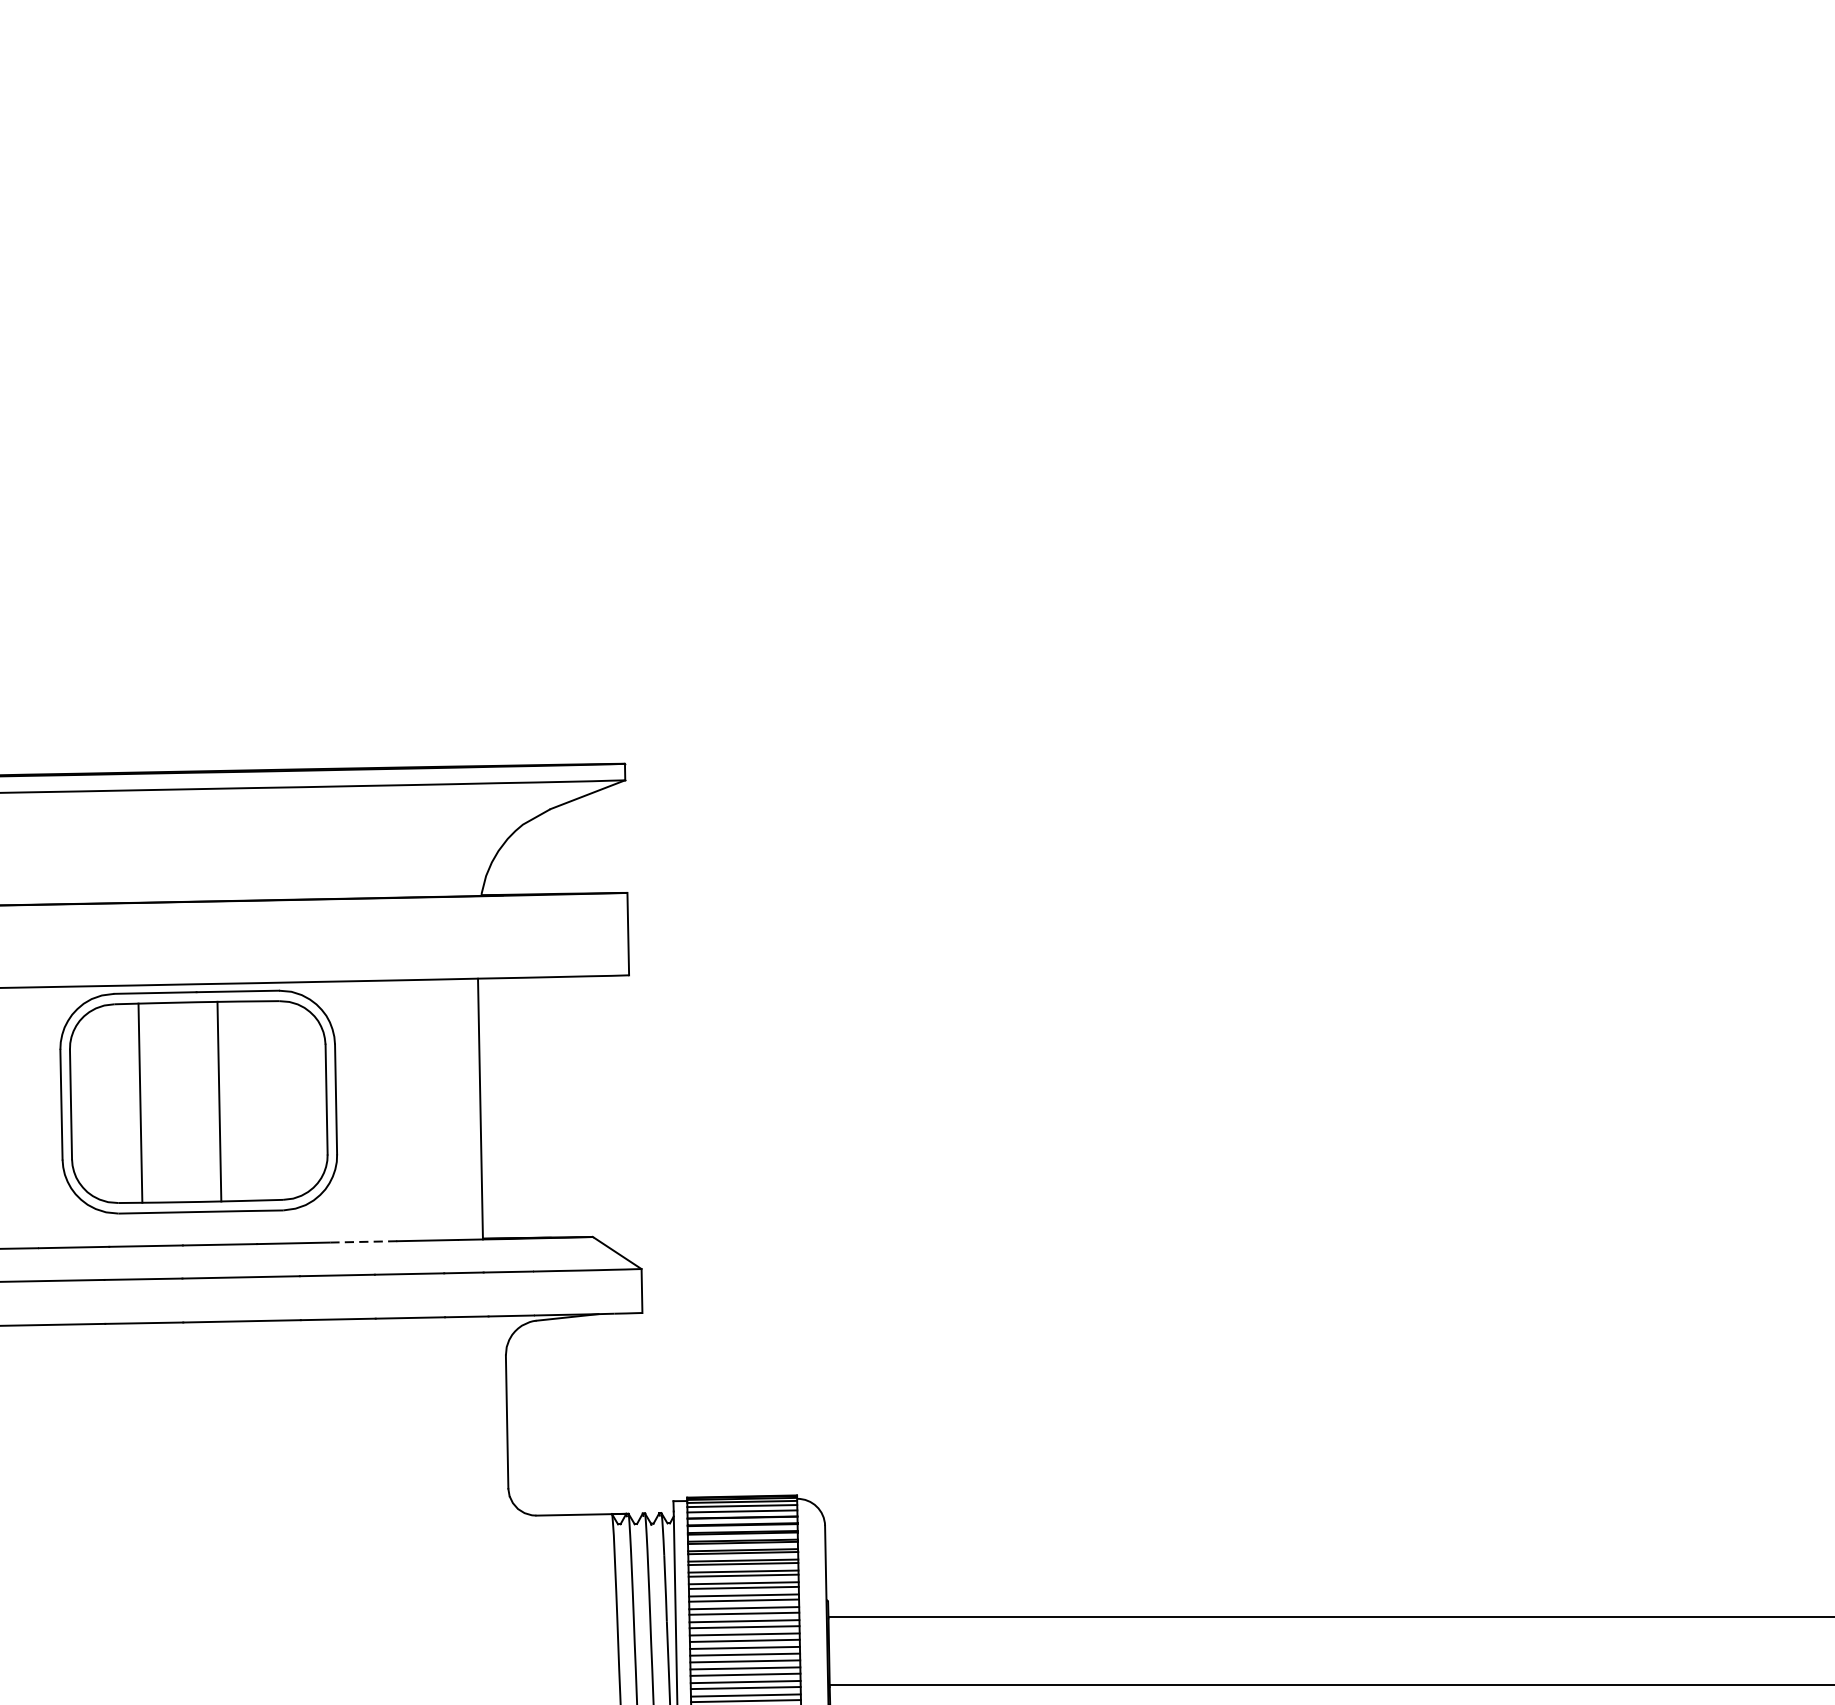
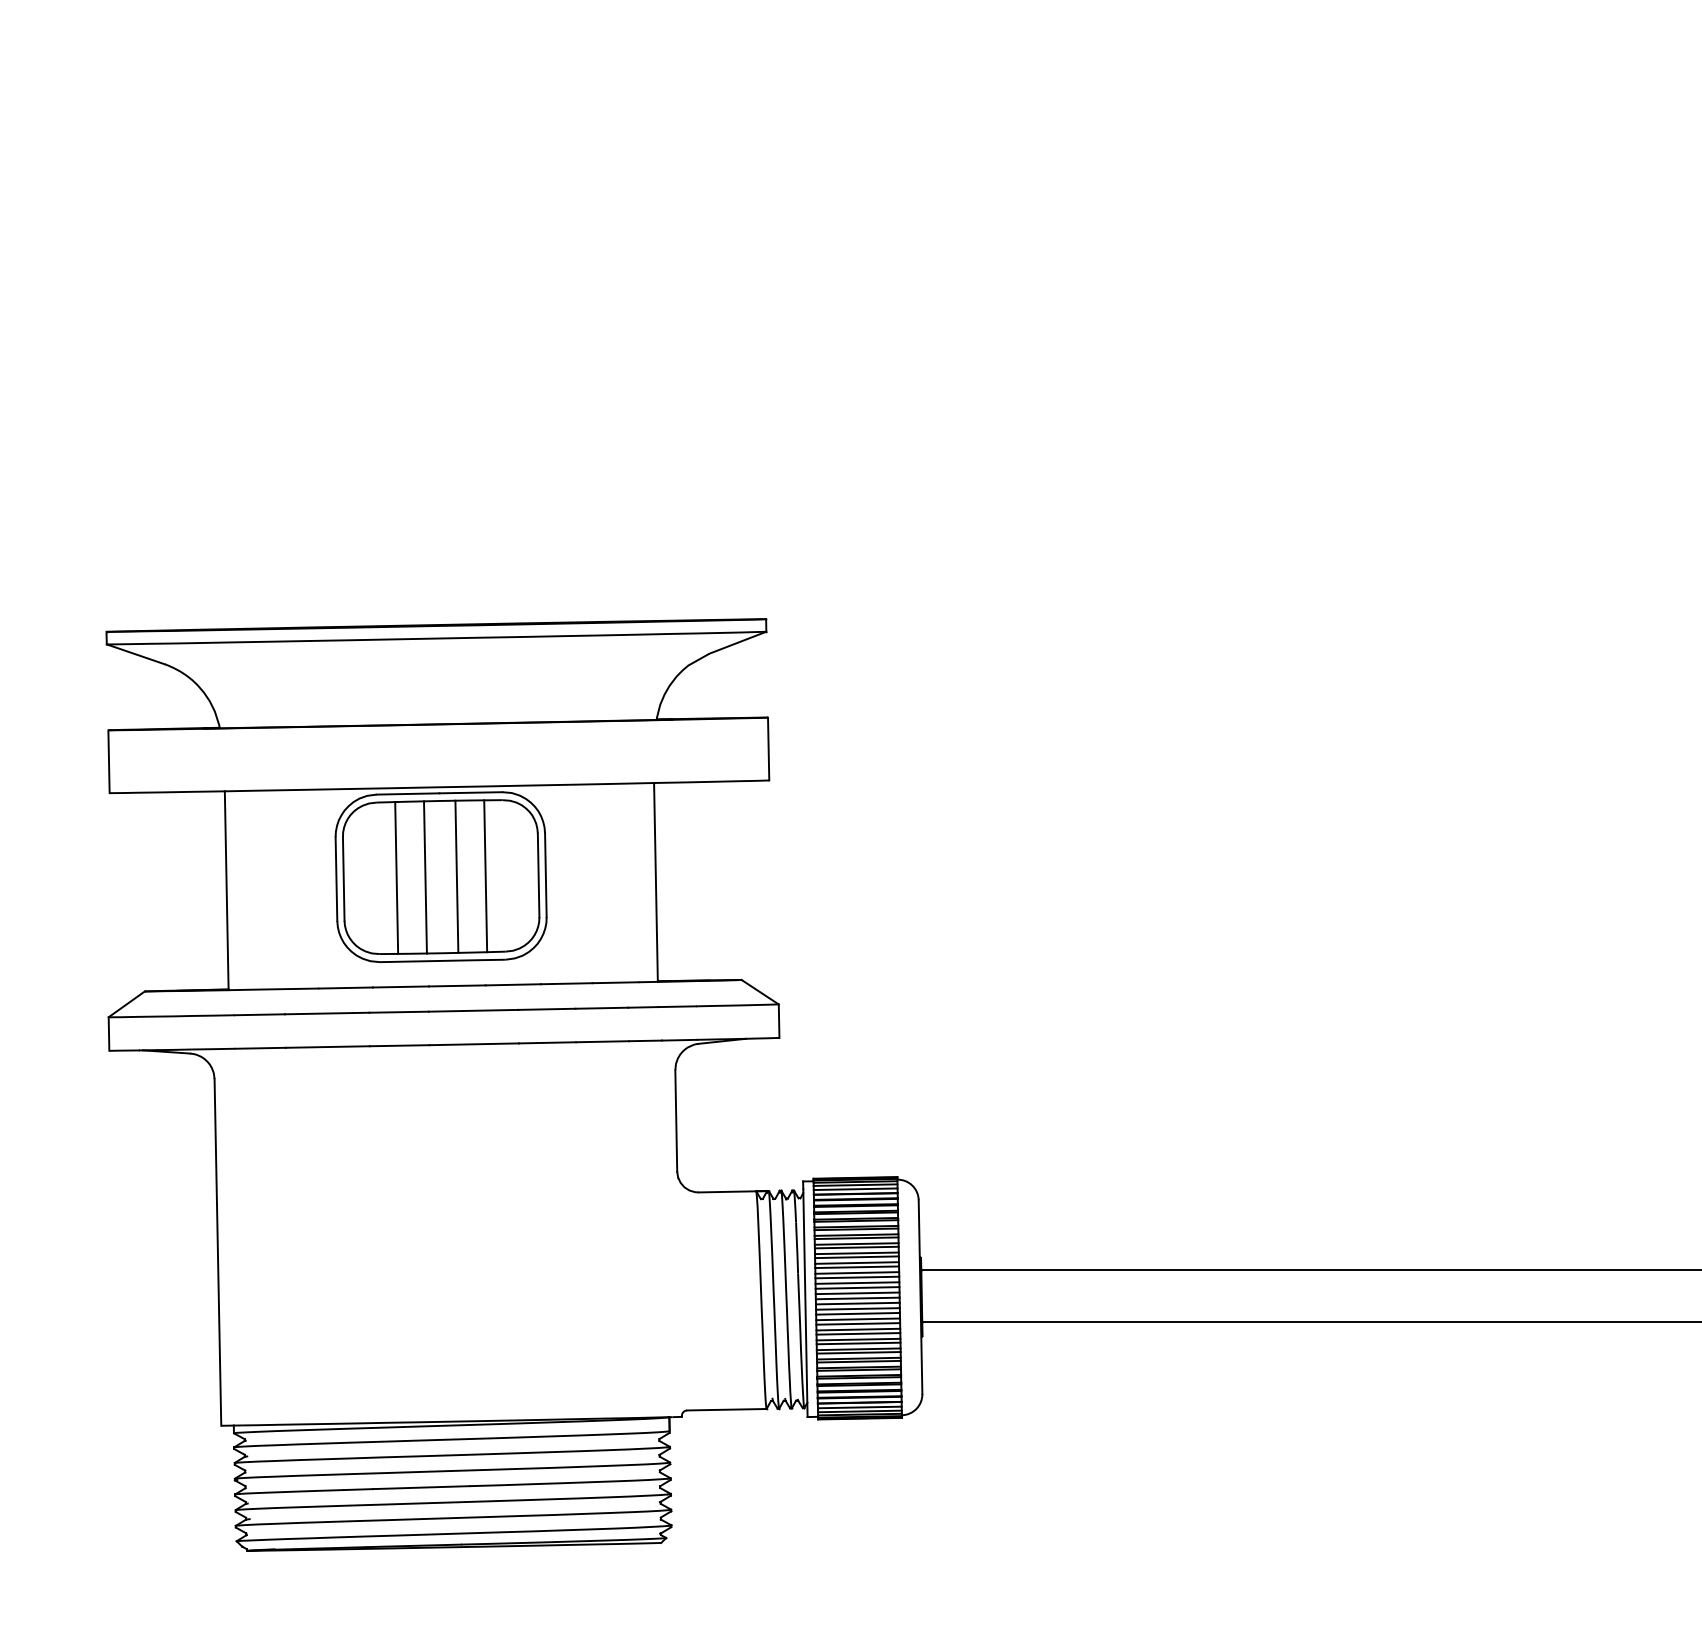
line: (256, 1101) -> (485, 876), added
line: (178, 1102) -> (425, 877), added
line: (363, 1241) -> (566, 983), dashed -> solid

